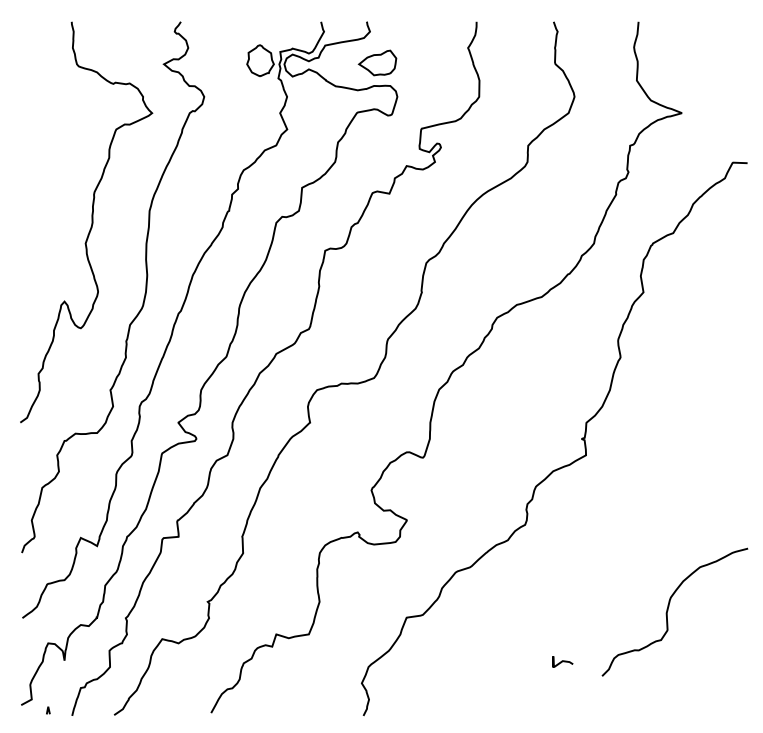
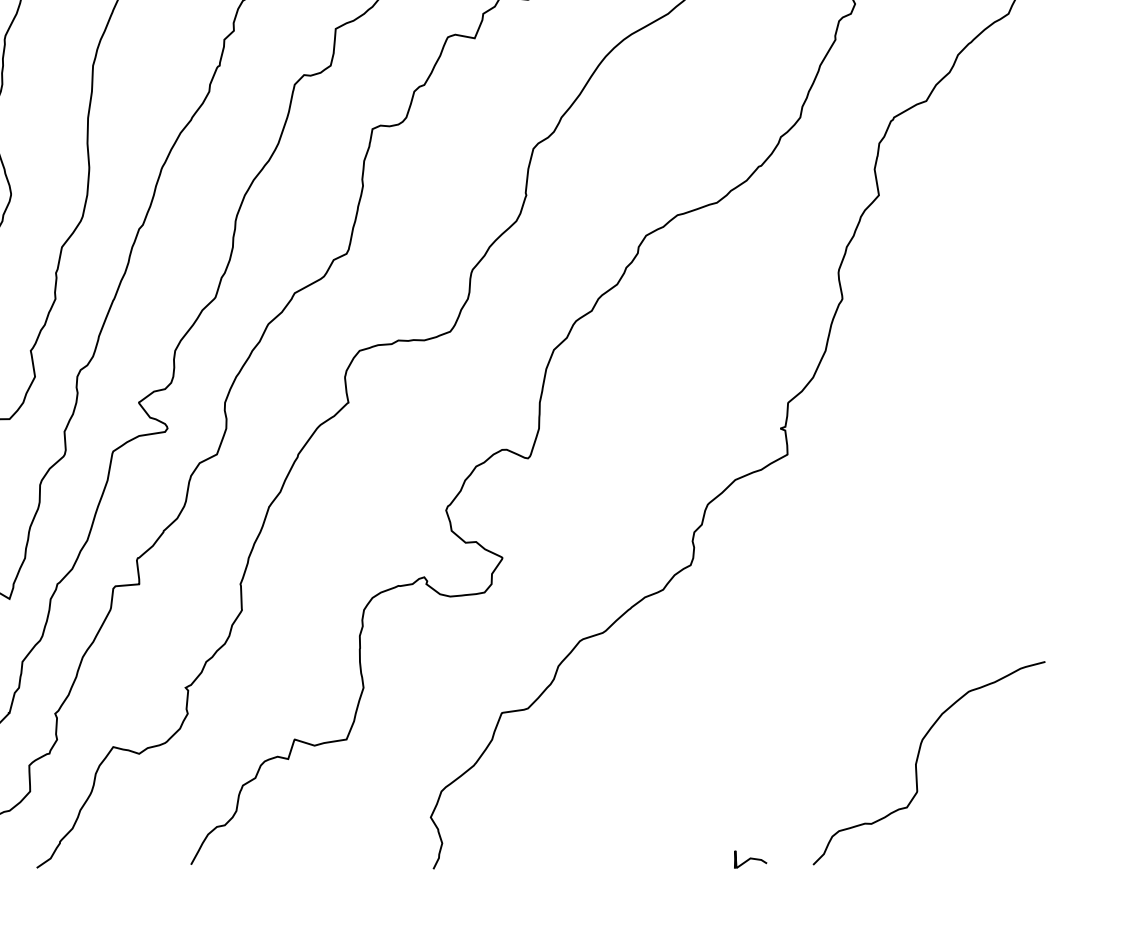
curve: (668, 610) -> (918, 760), moved
curve: (562, 661) -> (750, 859), moved

